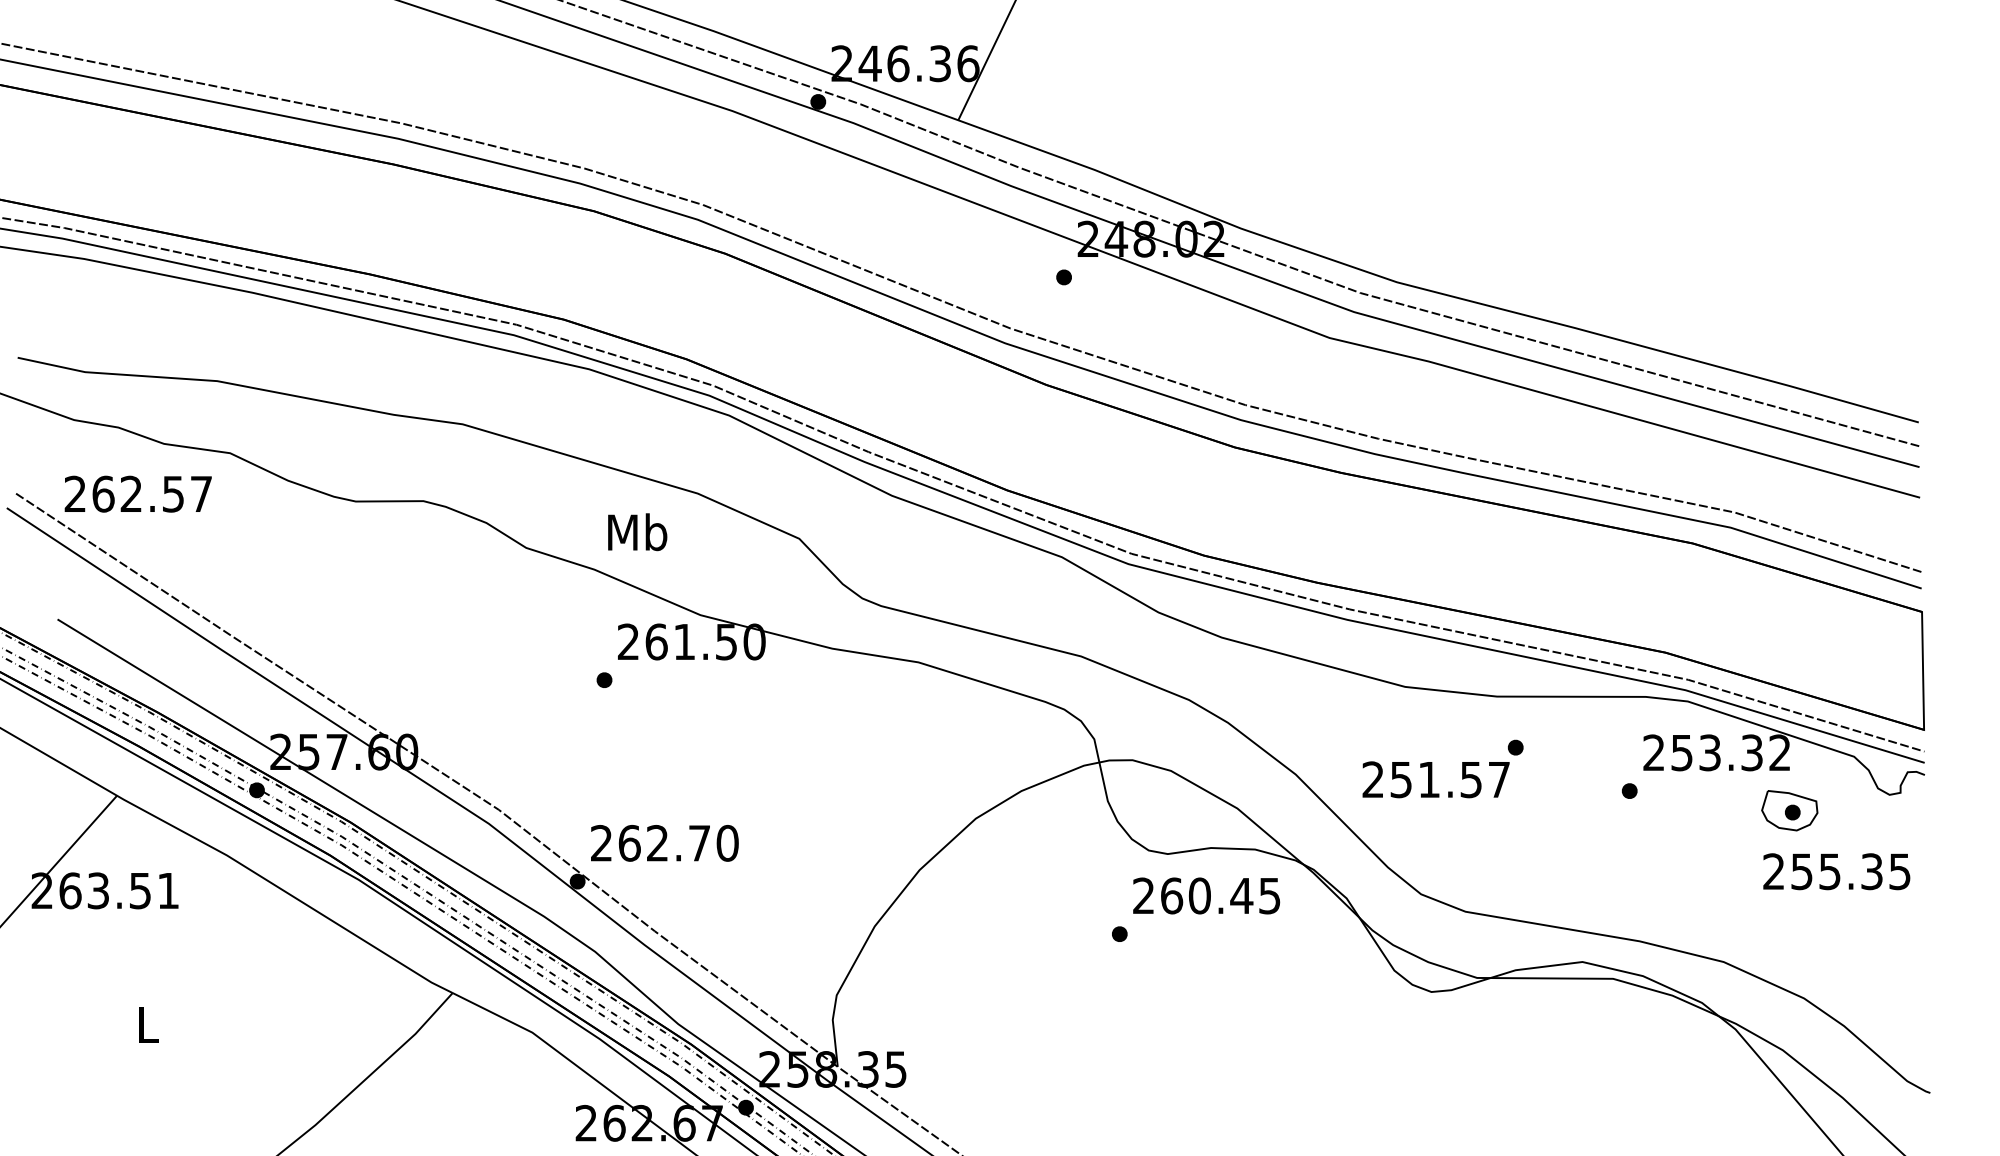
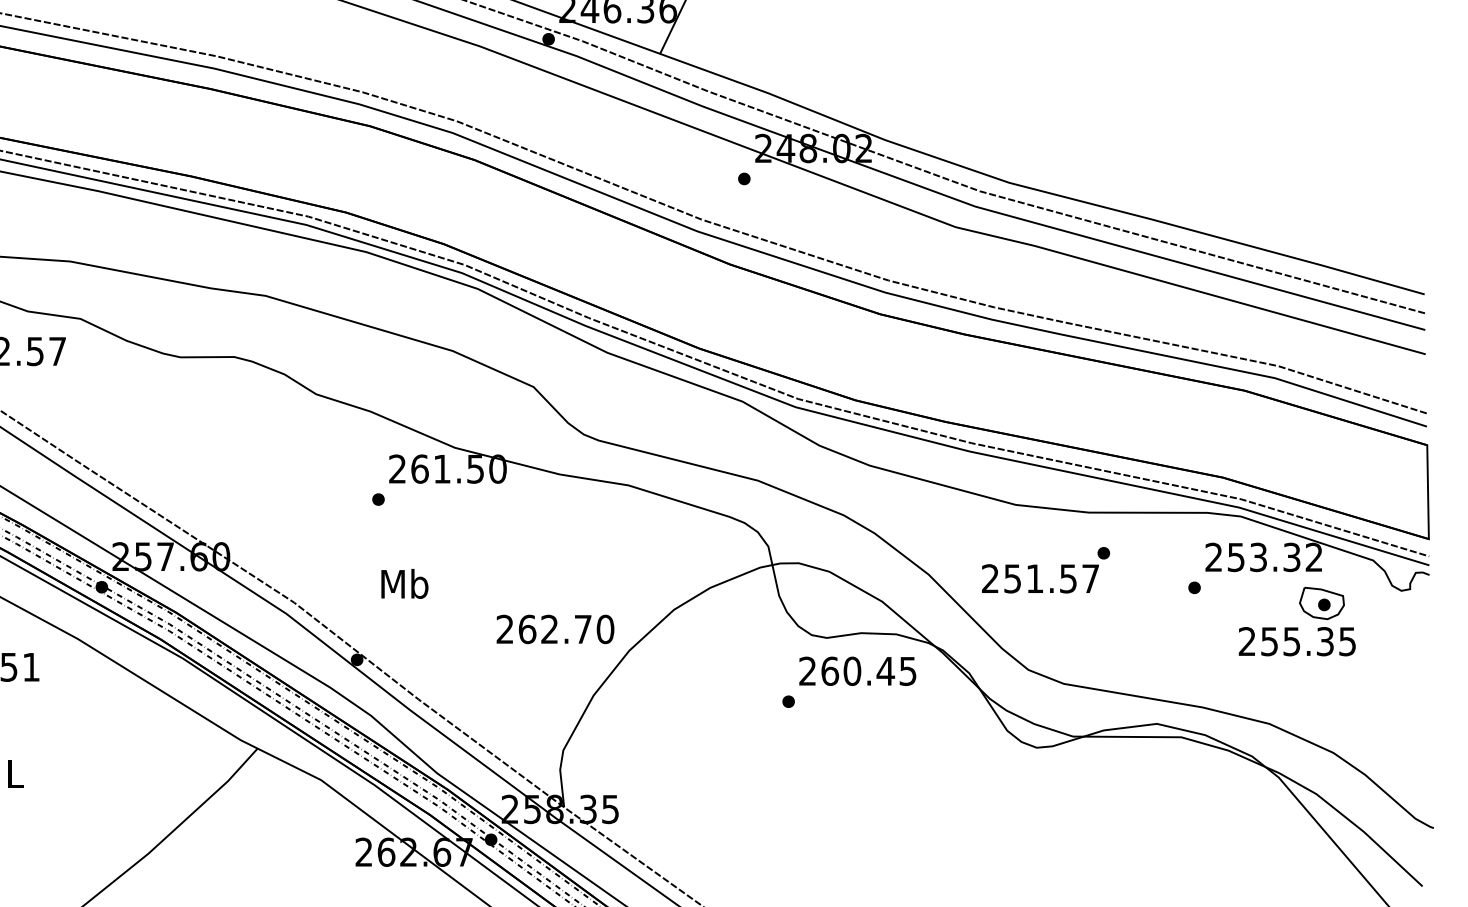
text: (637, 532) -> (404, 584), moved
text: (664, 843) -> (555, 629), moved
text: (1836, 871) -> (1297, 641), moved

